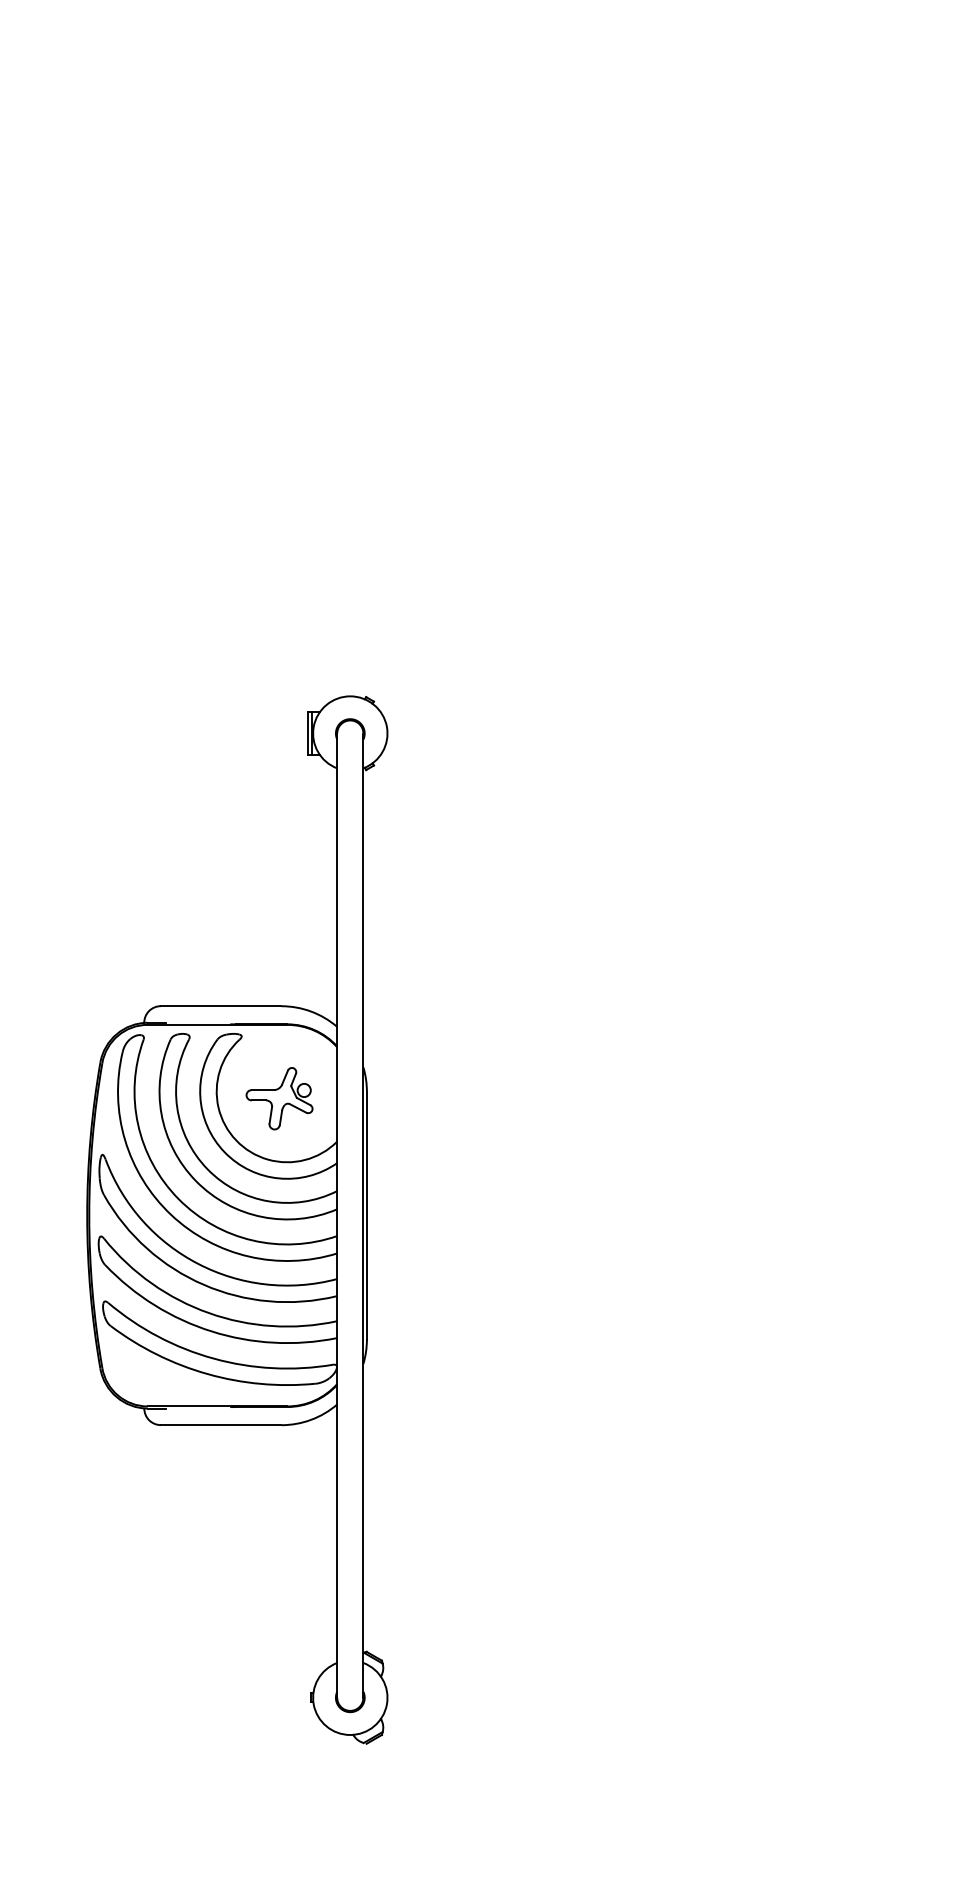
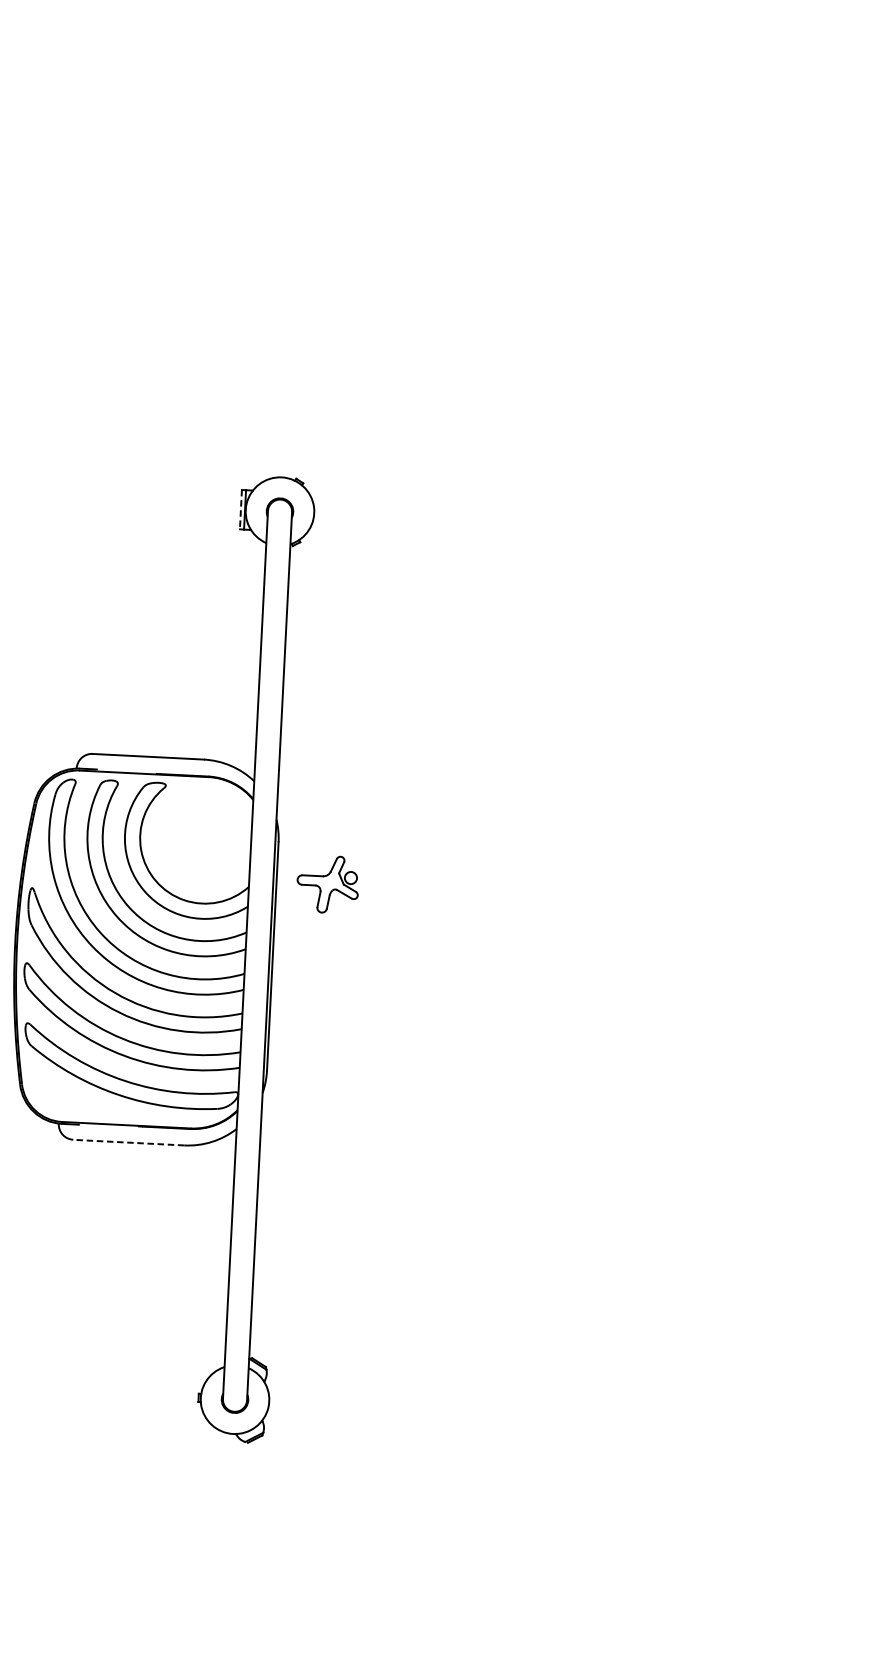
line: (307, 734) -> (240, 510), solid -> dashed
part: (279, 1098) -> (327, 884), moved
line: (220, 1425) -> (128, 1142), solid -> dashed

